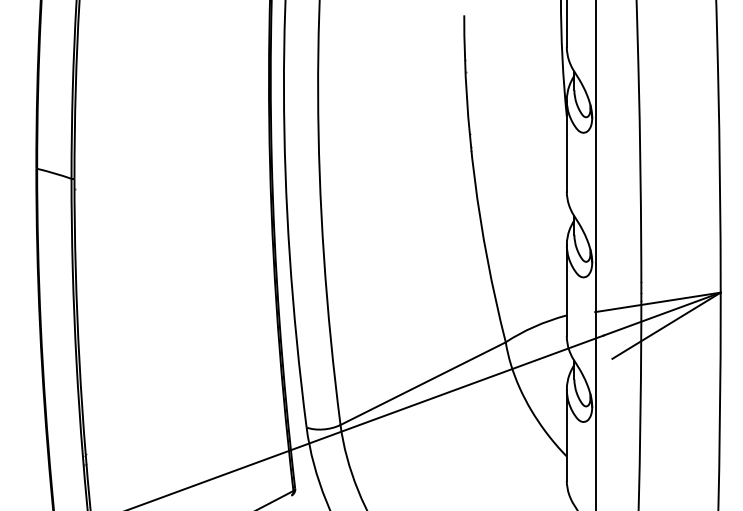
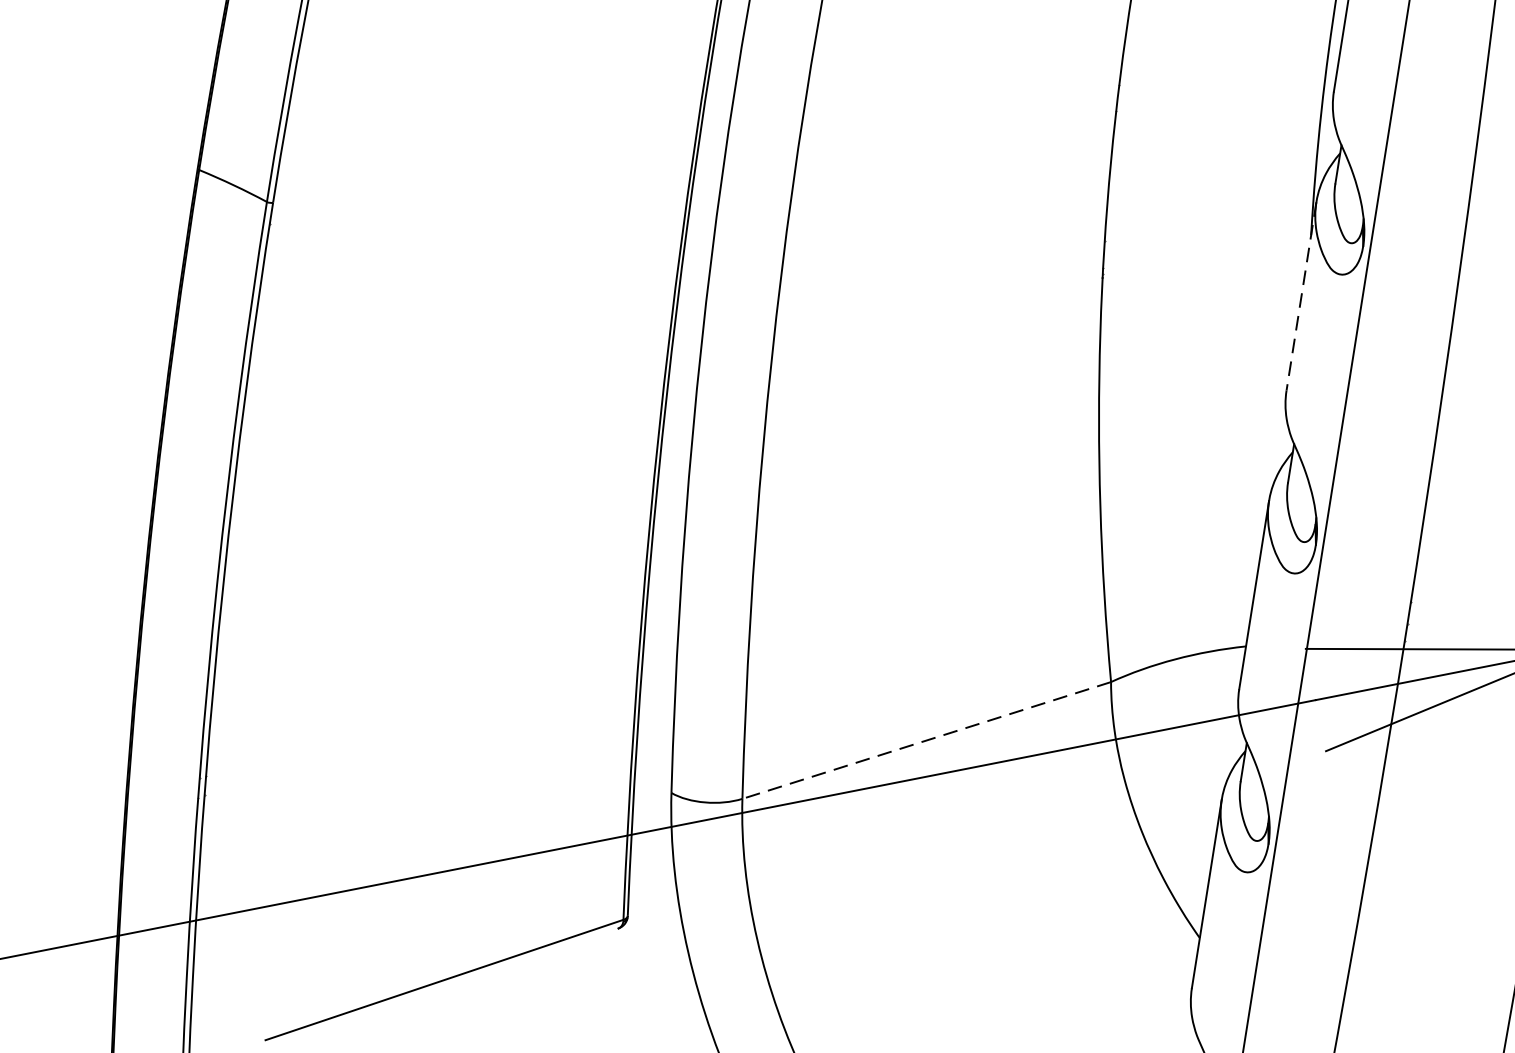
line: (566, 146) -> (1300, 297), solid -> dashed
line: (422, 383) -> (925, 739), solid -> dashed

